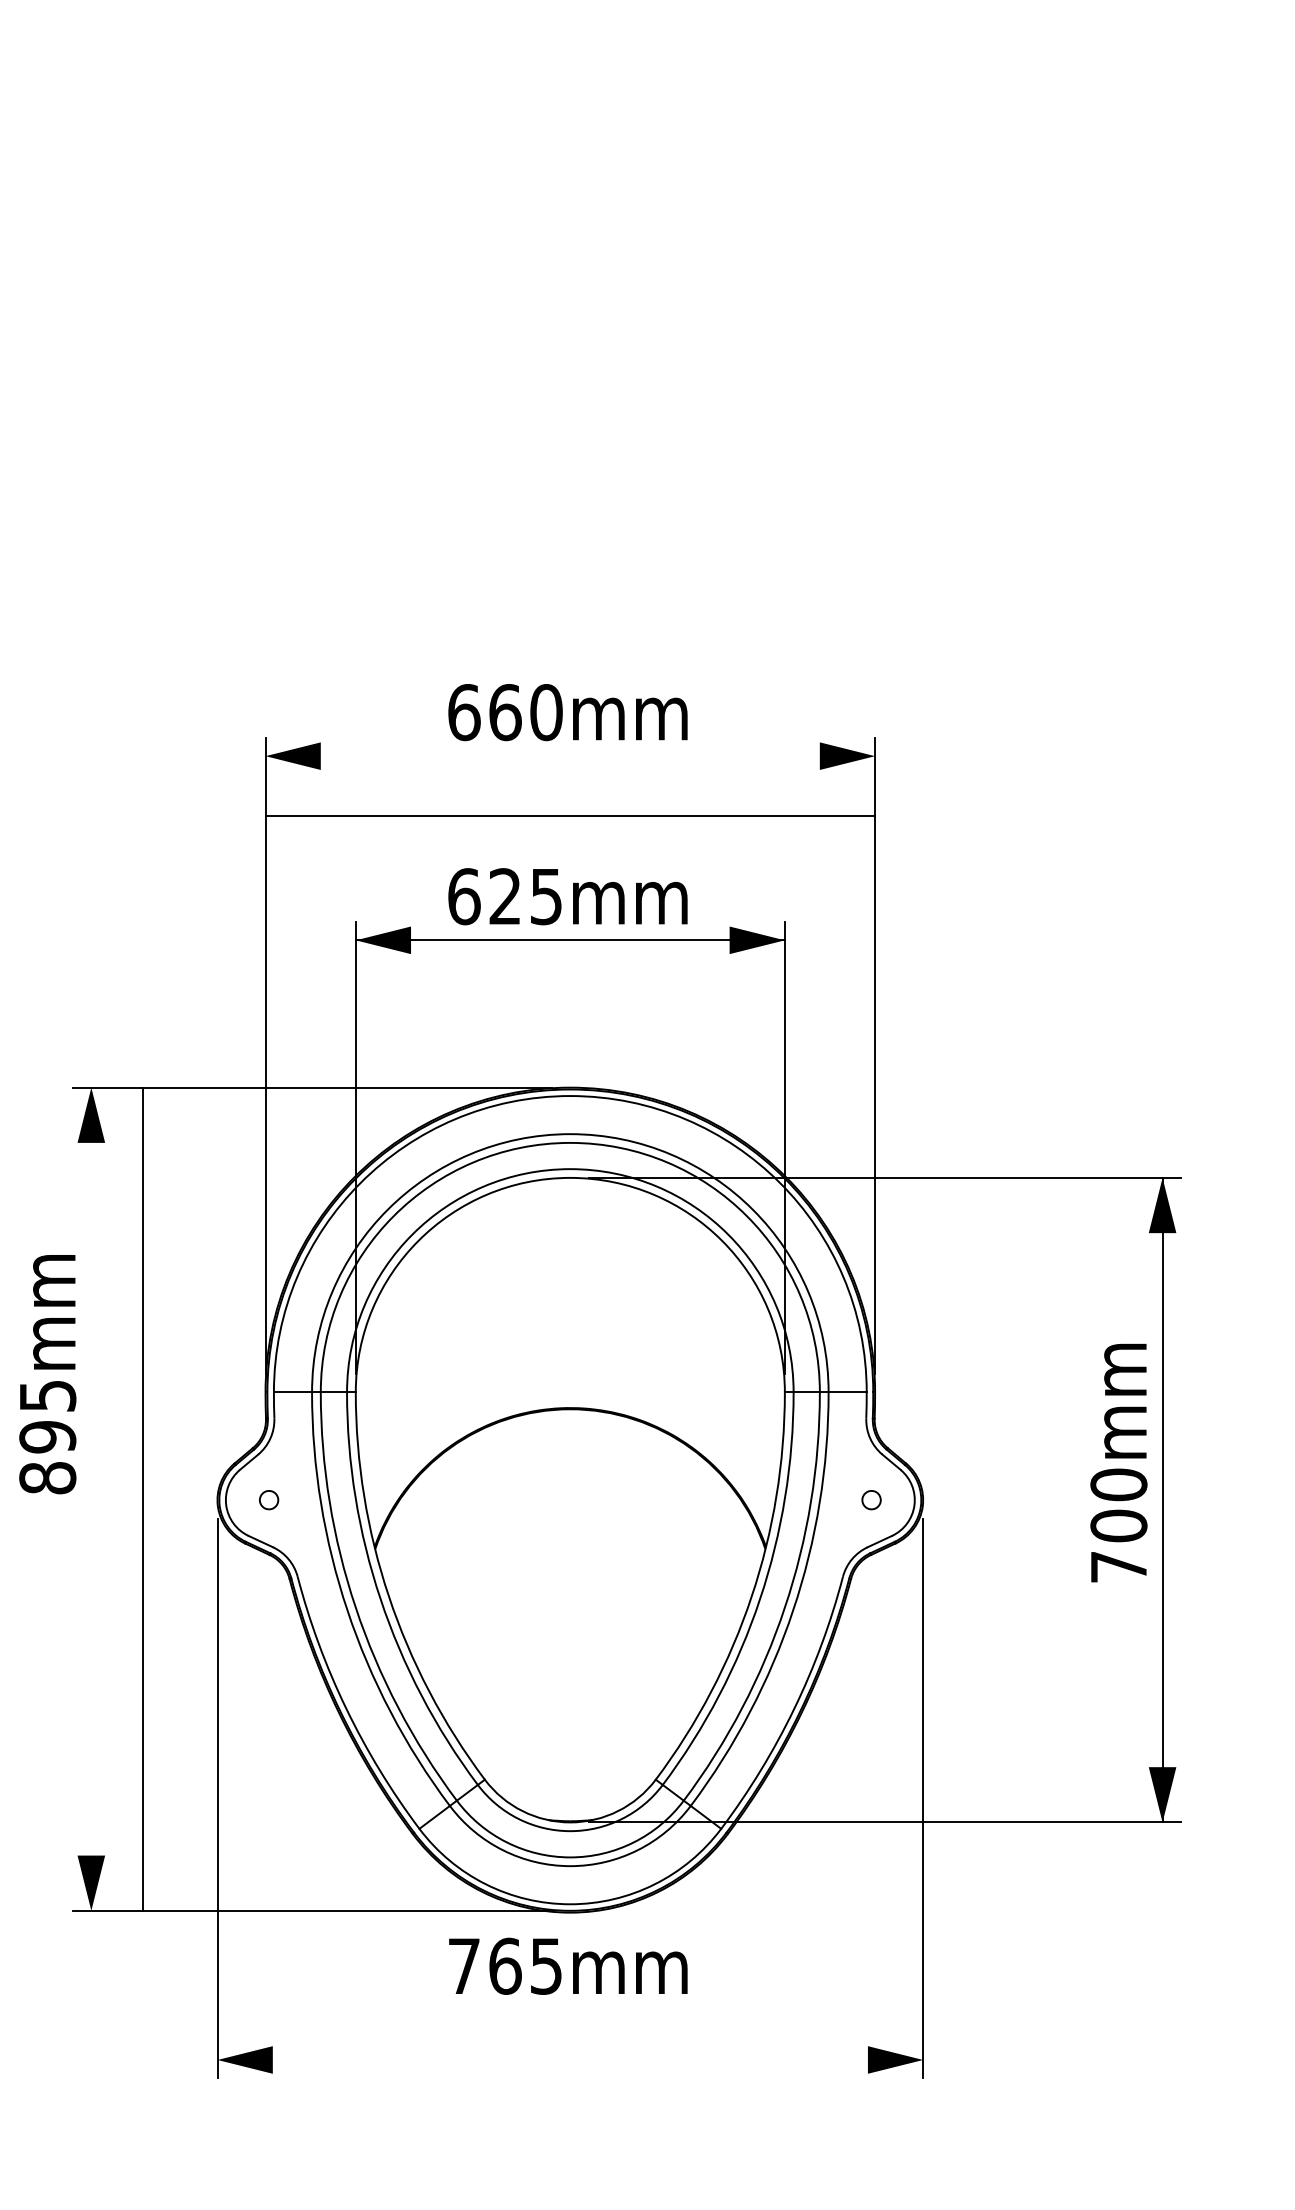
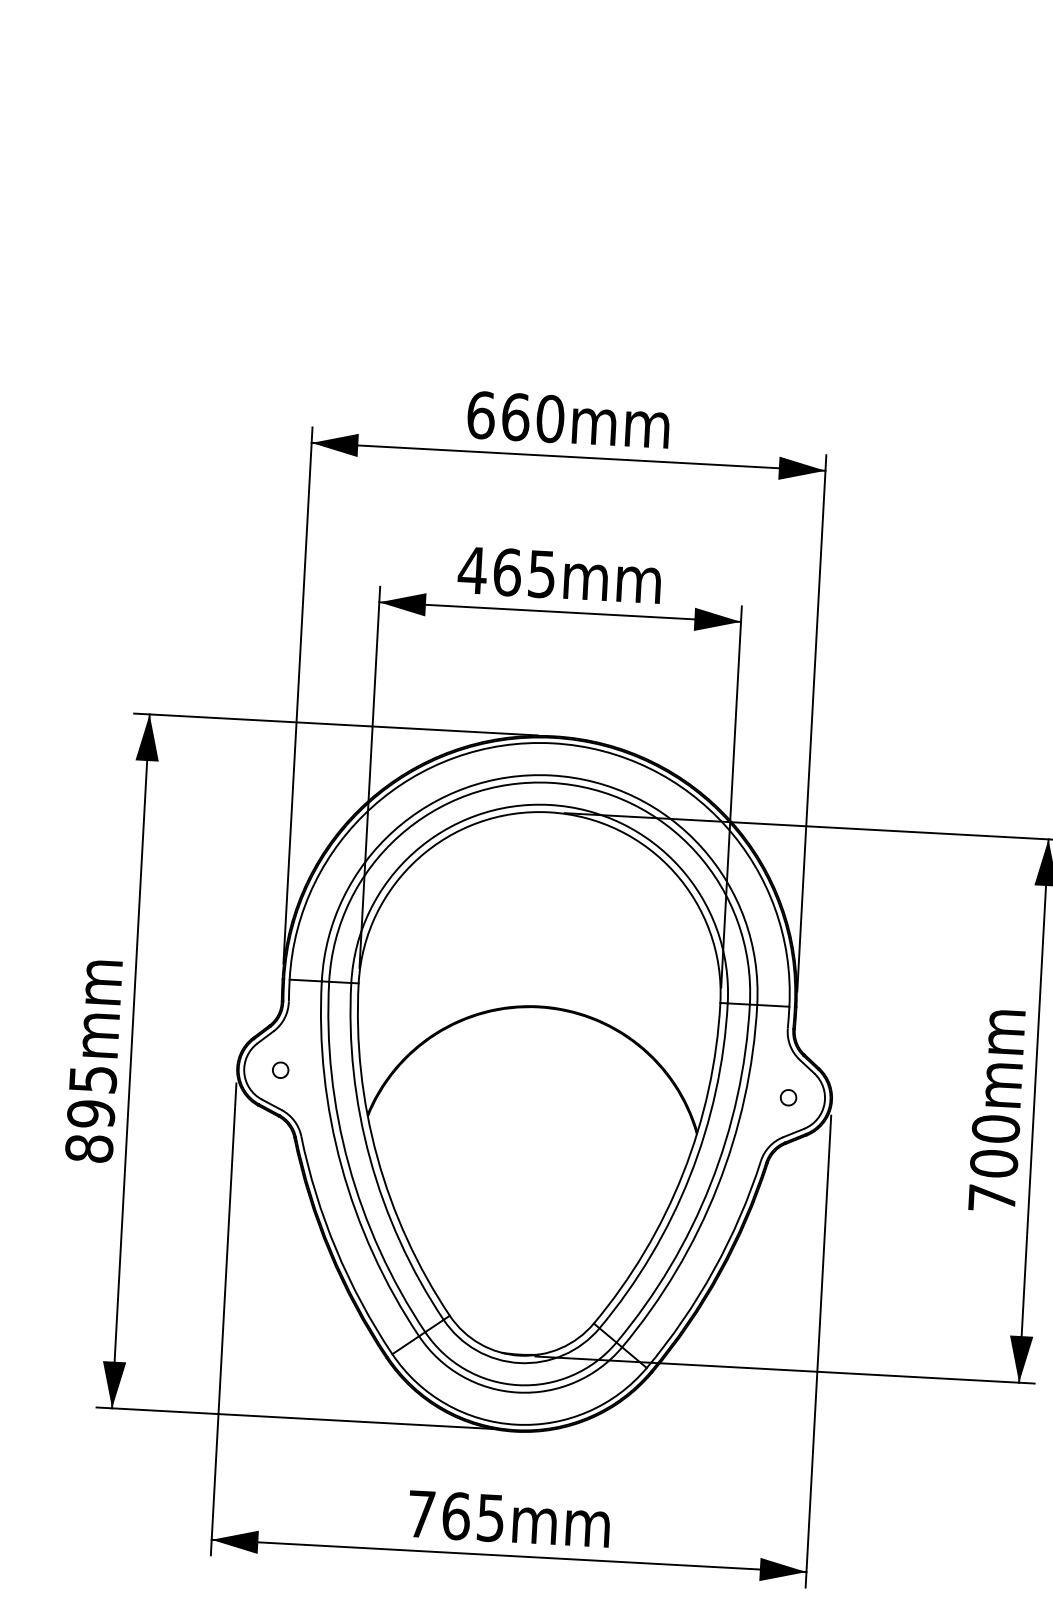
line: (570, 816) -> (568, 457), moved
text: (484, 896) -> (489, 571), 625mm -> 465mm
text: (47, 1374) -> (93, 1061), moved
text: (1118, 1462) -> (996, 1110), moved
line: (143, 1498) -> (131, 1060), moved
text: (568, 1965) -> (509, 1518), moved
line: (570, 2059) -> (509, 1555), added

